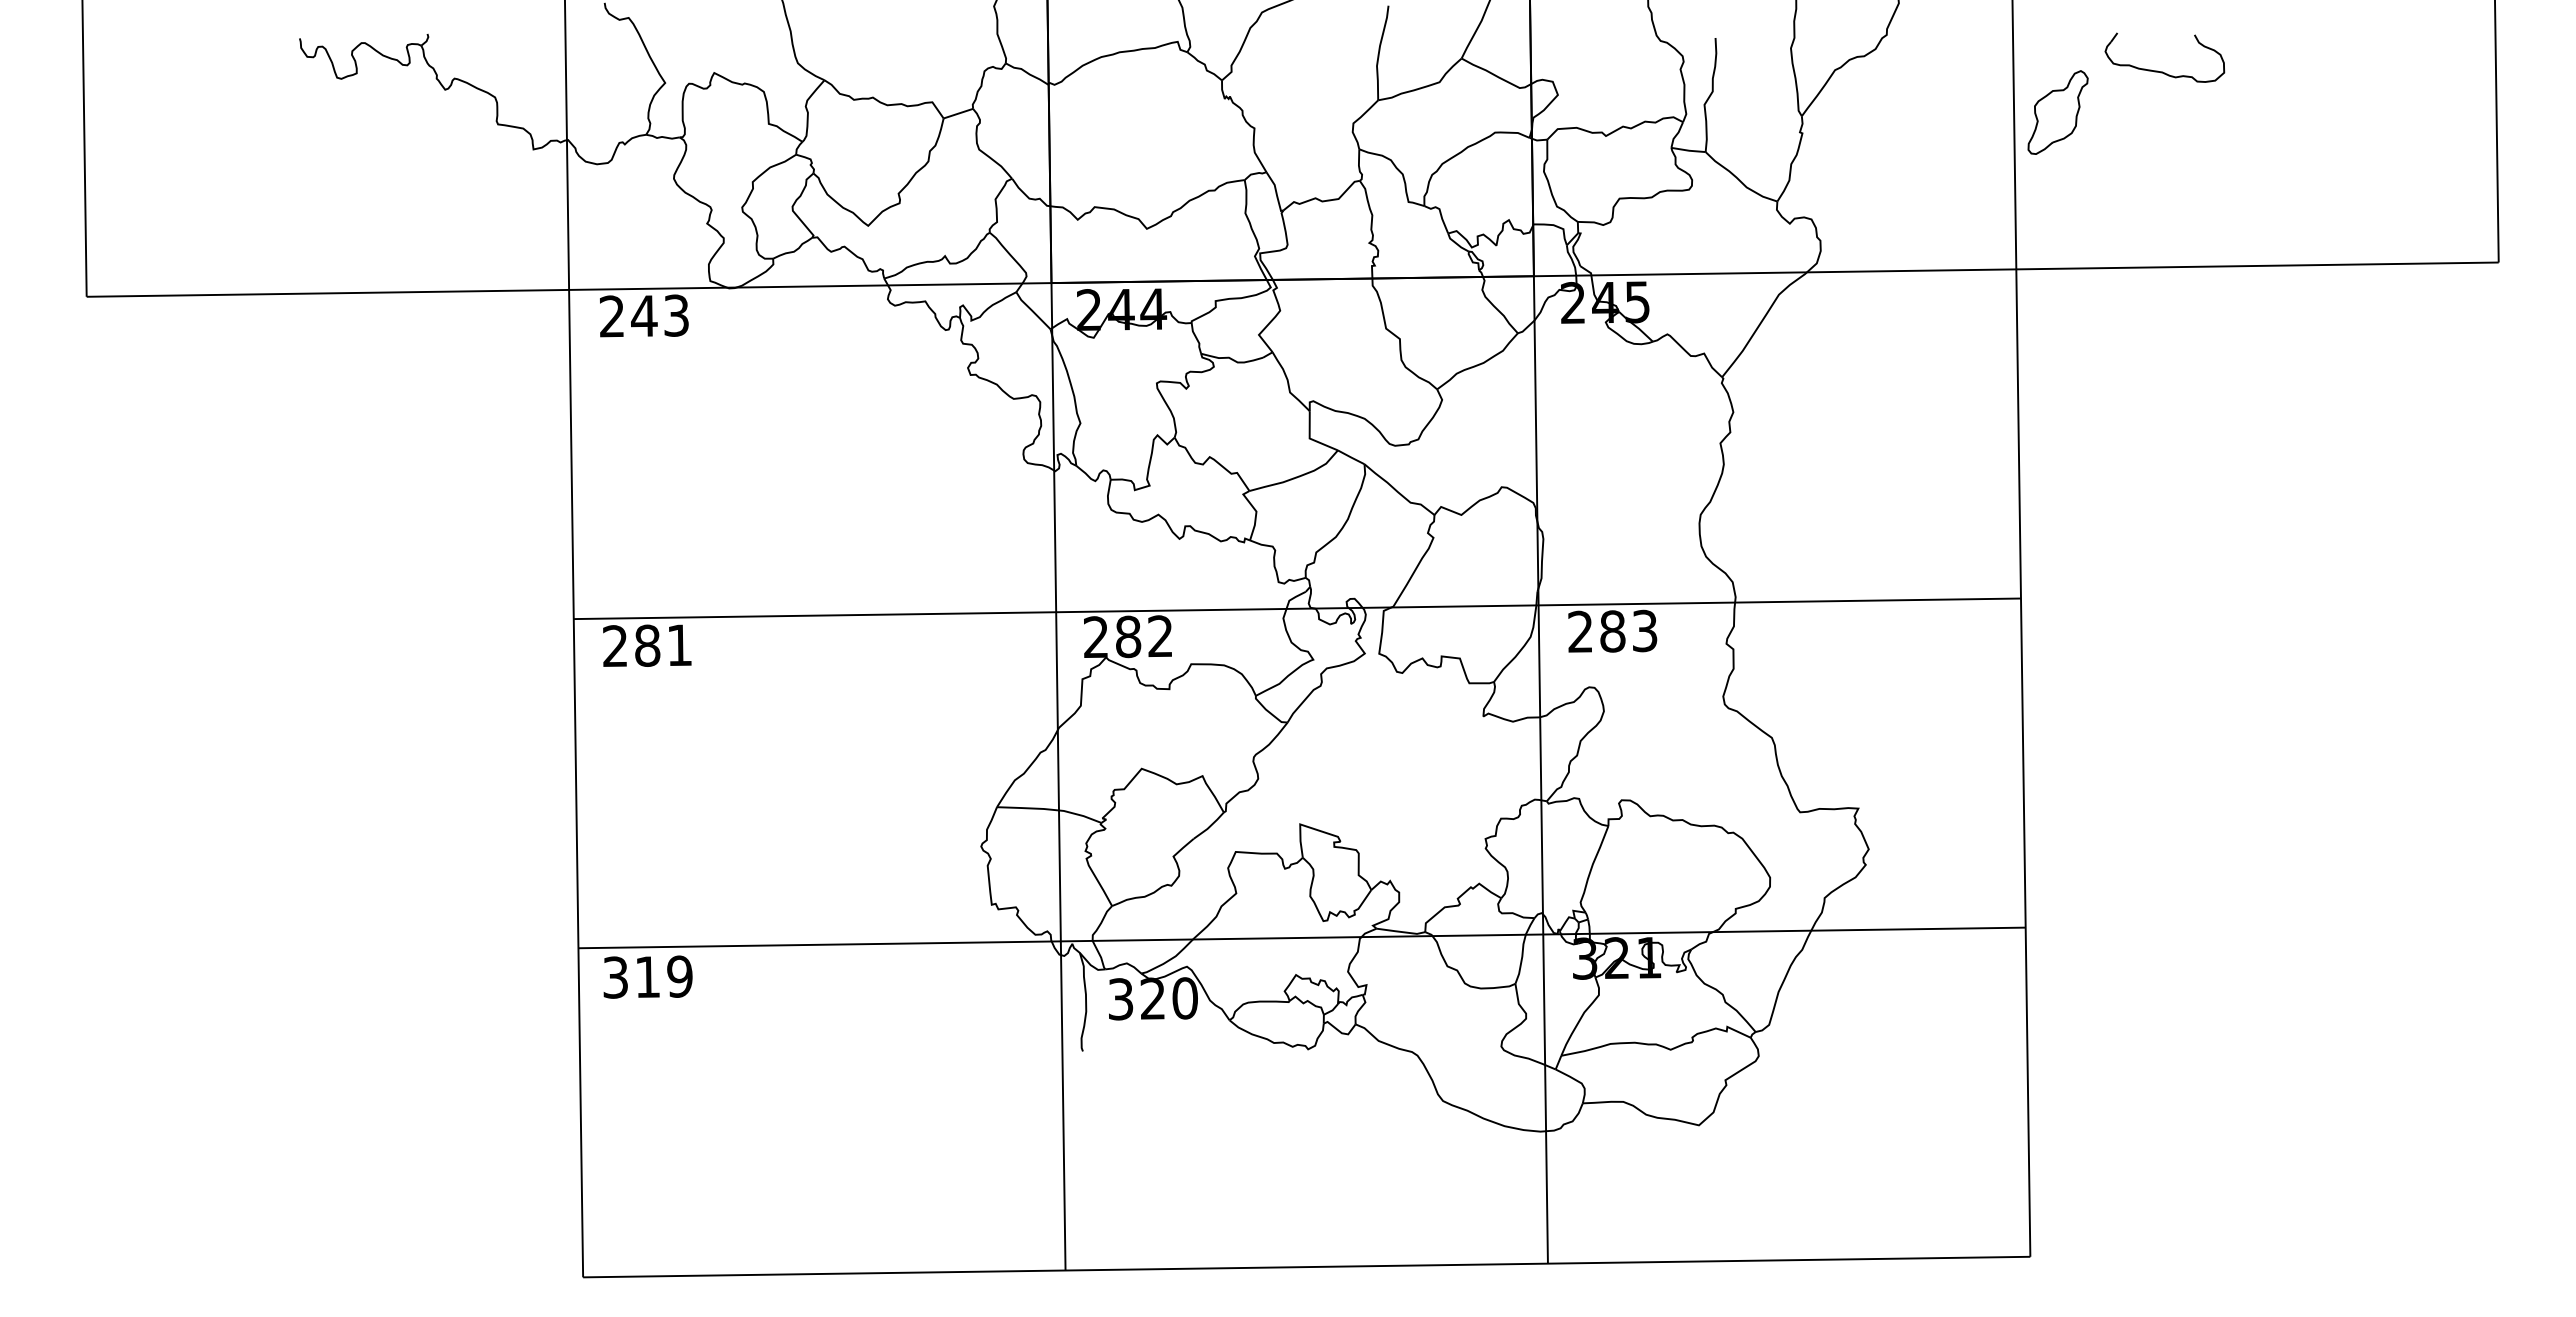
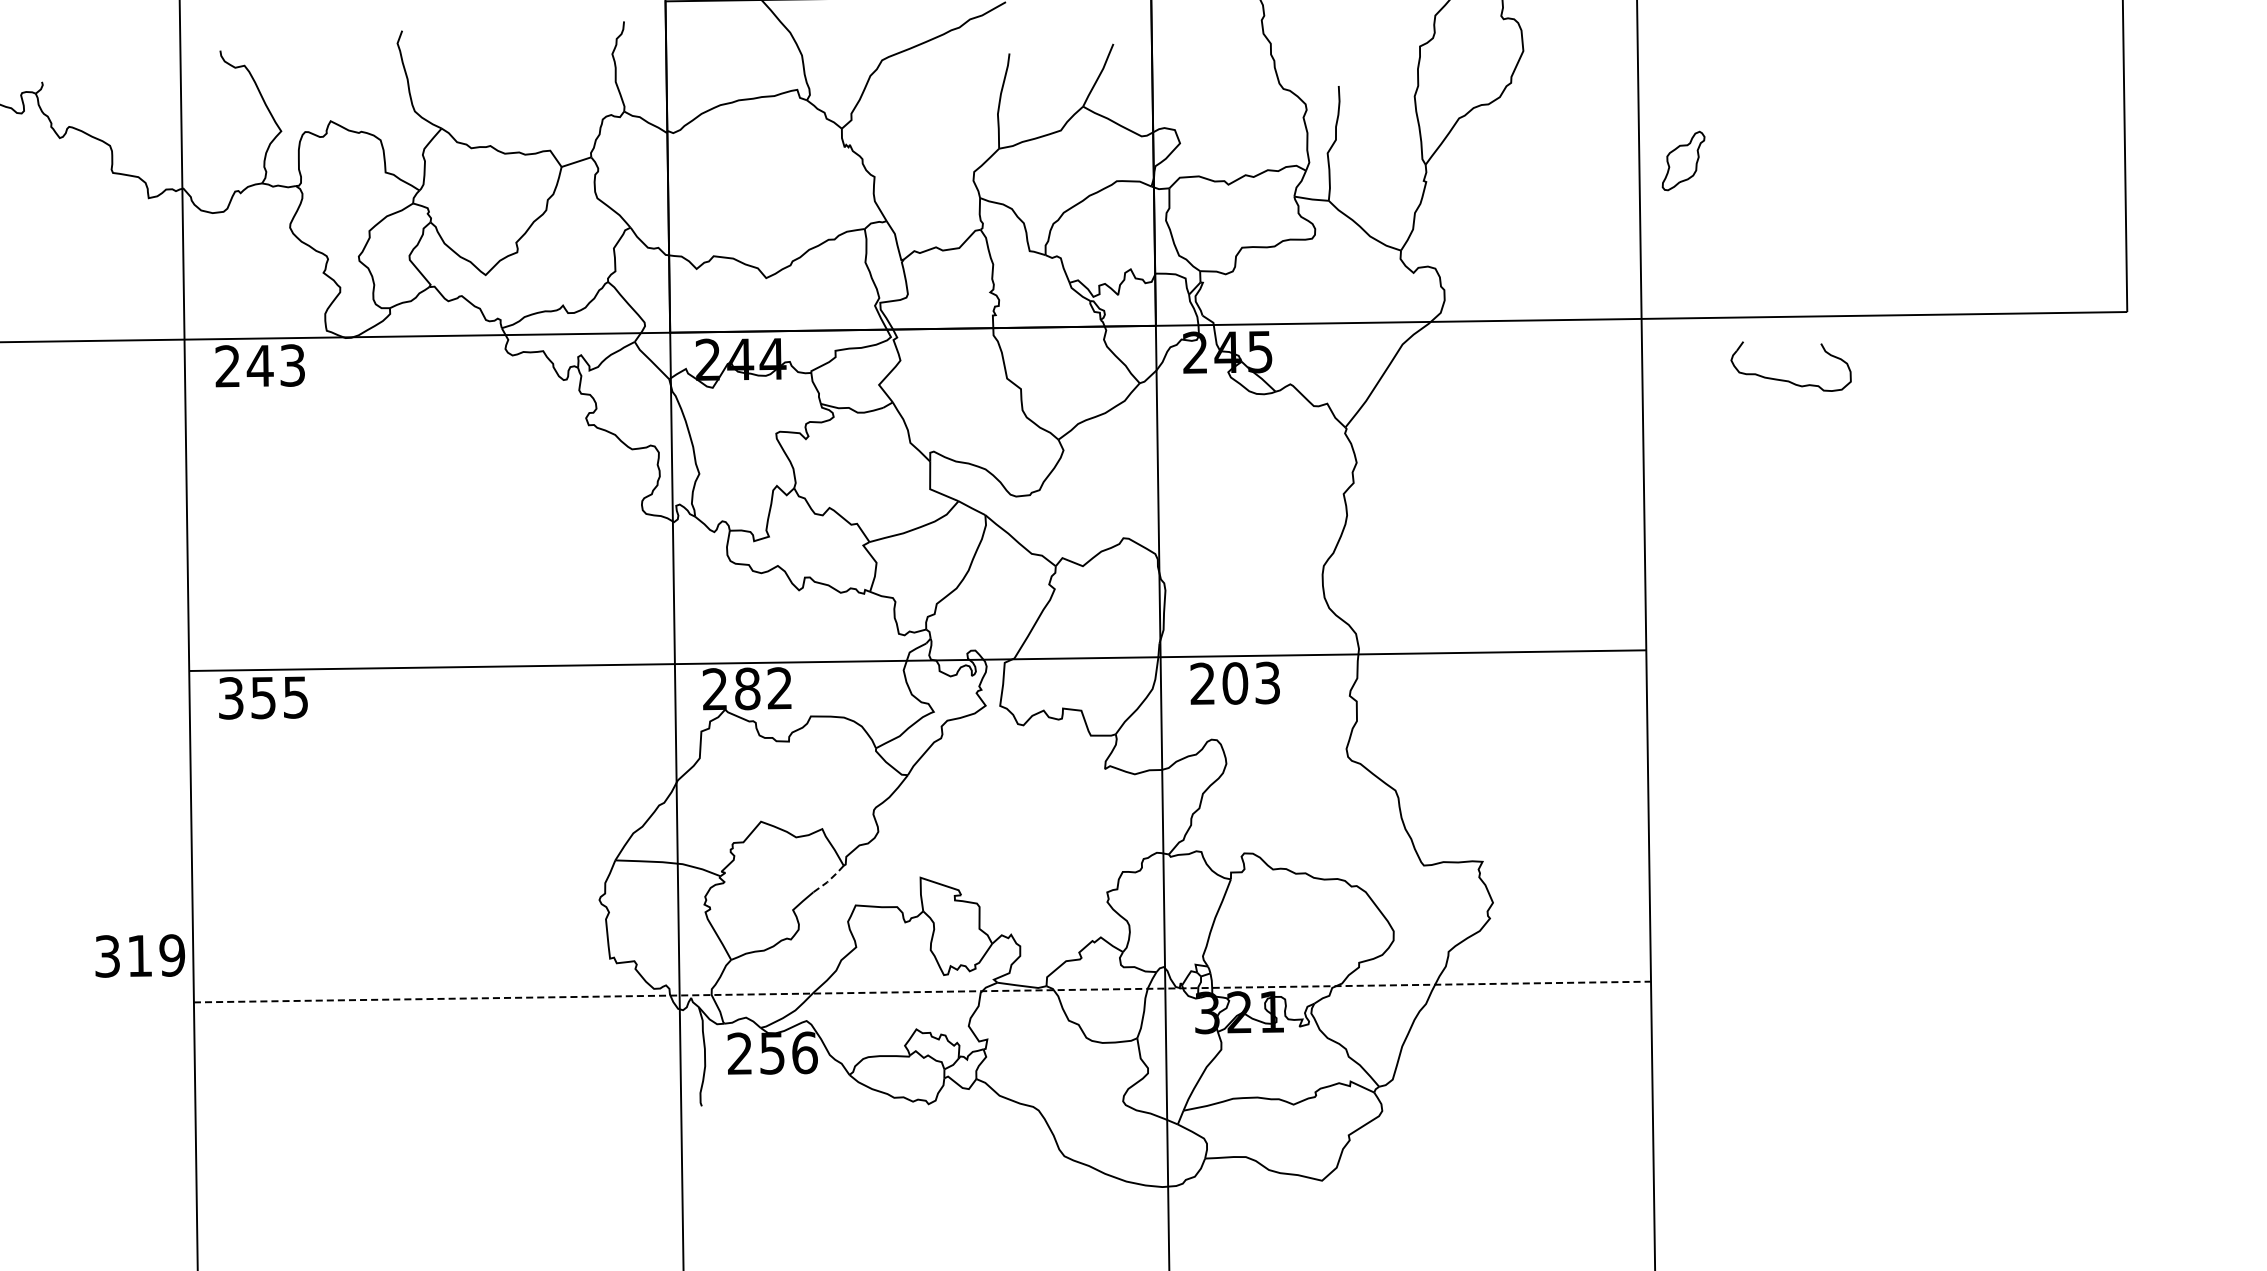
part: (2162, 71) -> (1788, 380), moved
part: (2057, 112) -> (1683, 160), size x0.7
text: (1612, 631) -> (1235, 683), 283 -> 203
text: (647, 645) -> (263, 697), 281 -> 355
line: (1209, 826) -> (829, 879), solid -> dashed
line: (1302, 937) -> (922, 991), solid -> dashed
text: (647, 976) -> (139, 955), moved
text: (1153, 998) -> (772, 1053), 320 -> 256

